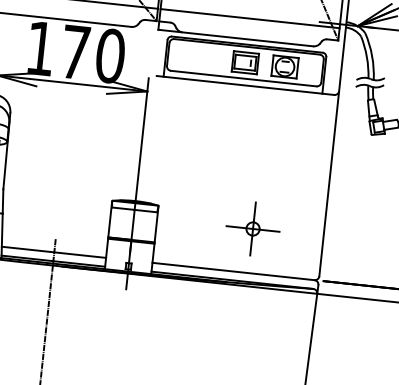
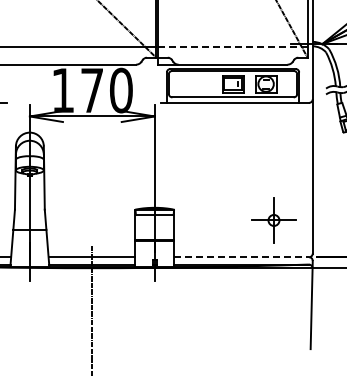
line: (250, 18) -> (233, 47), solid -> dashed
part: (252, 228) -> (273, 220), moved
line: (234, 271) -> (242, 257), solid -> dashed

